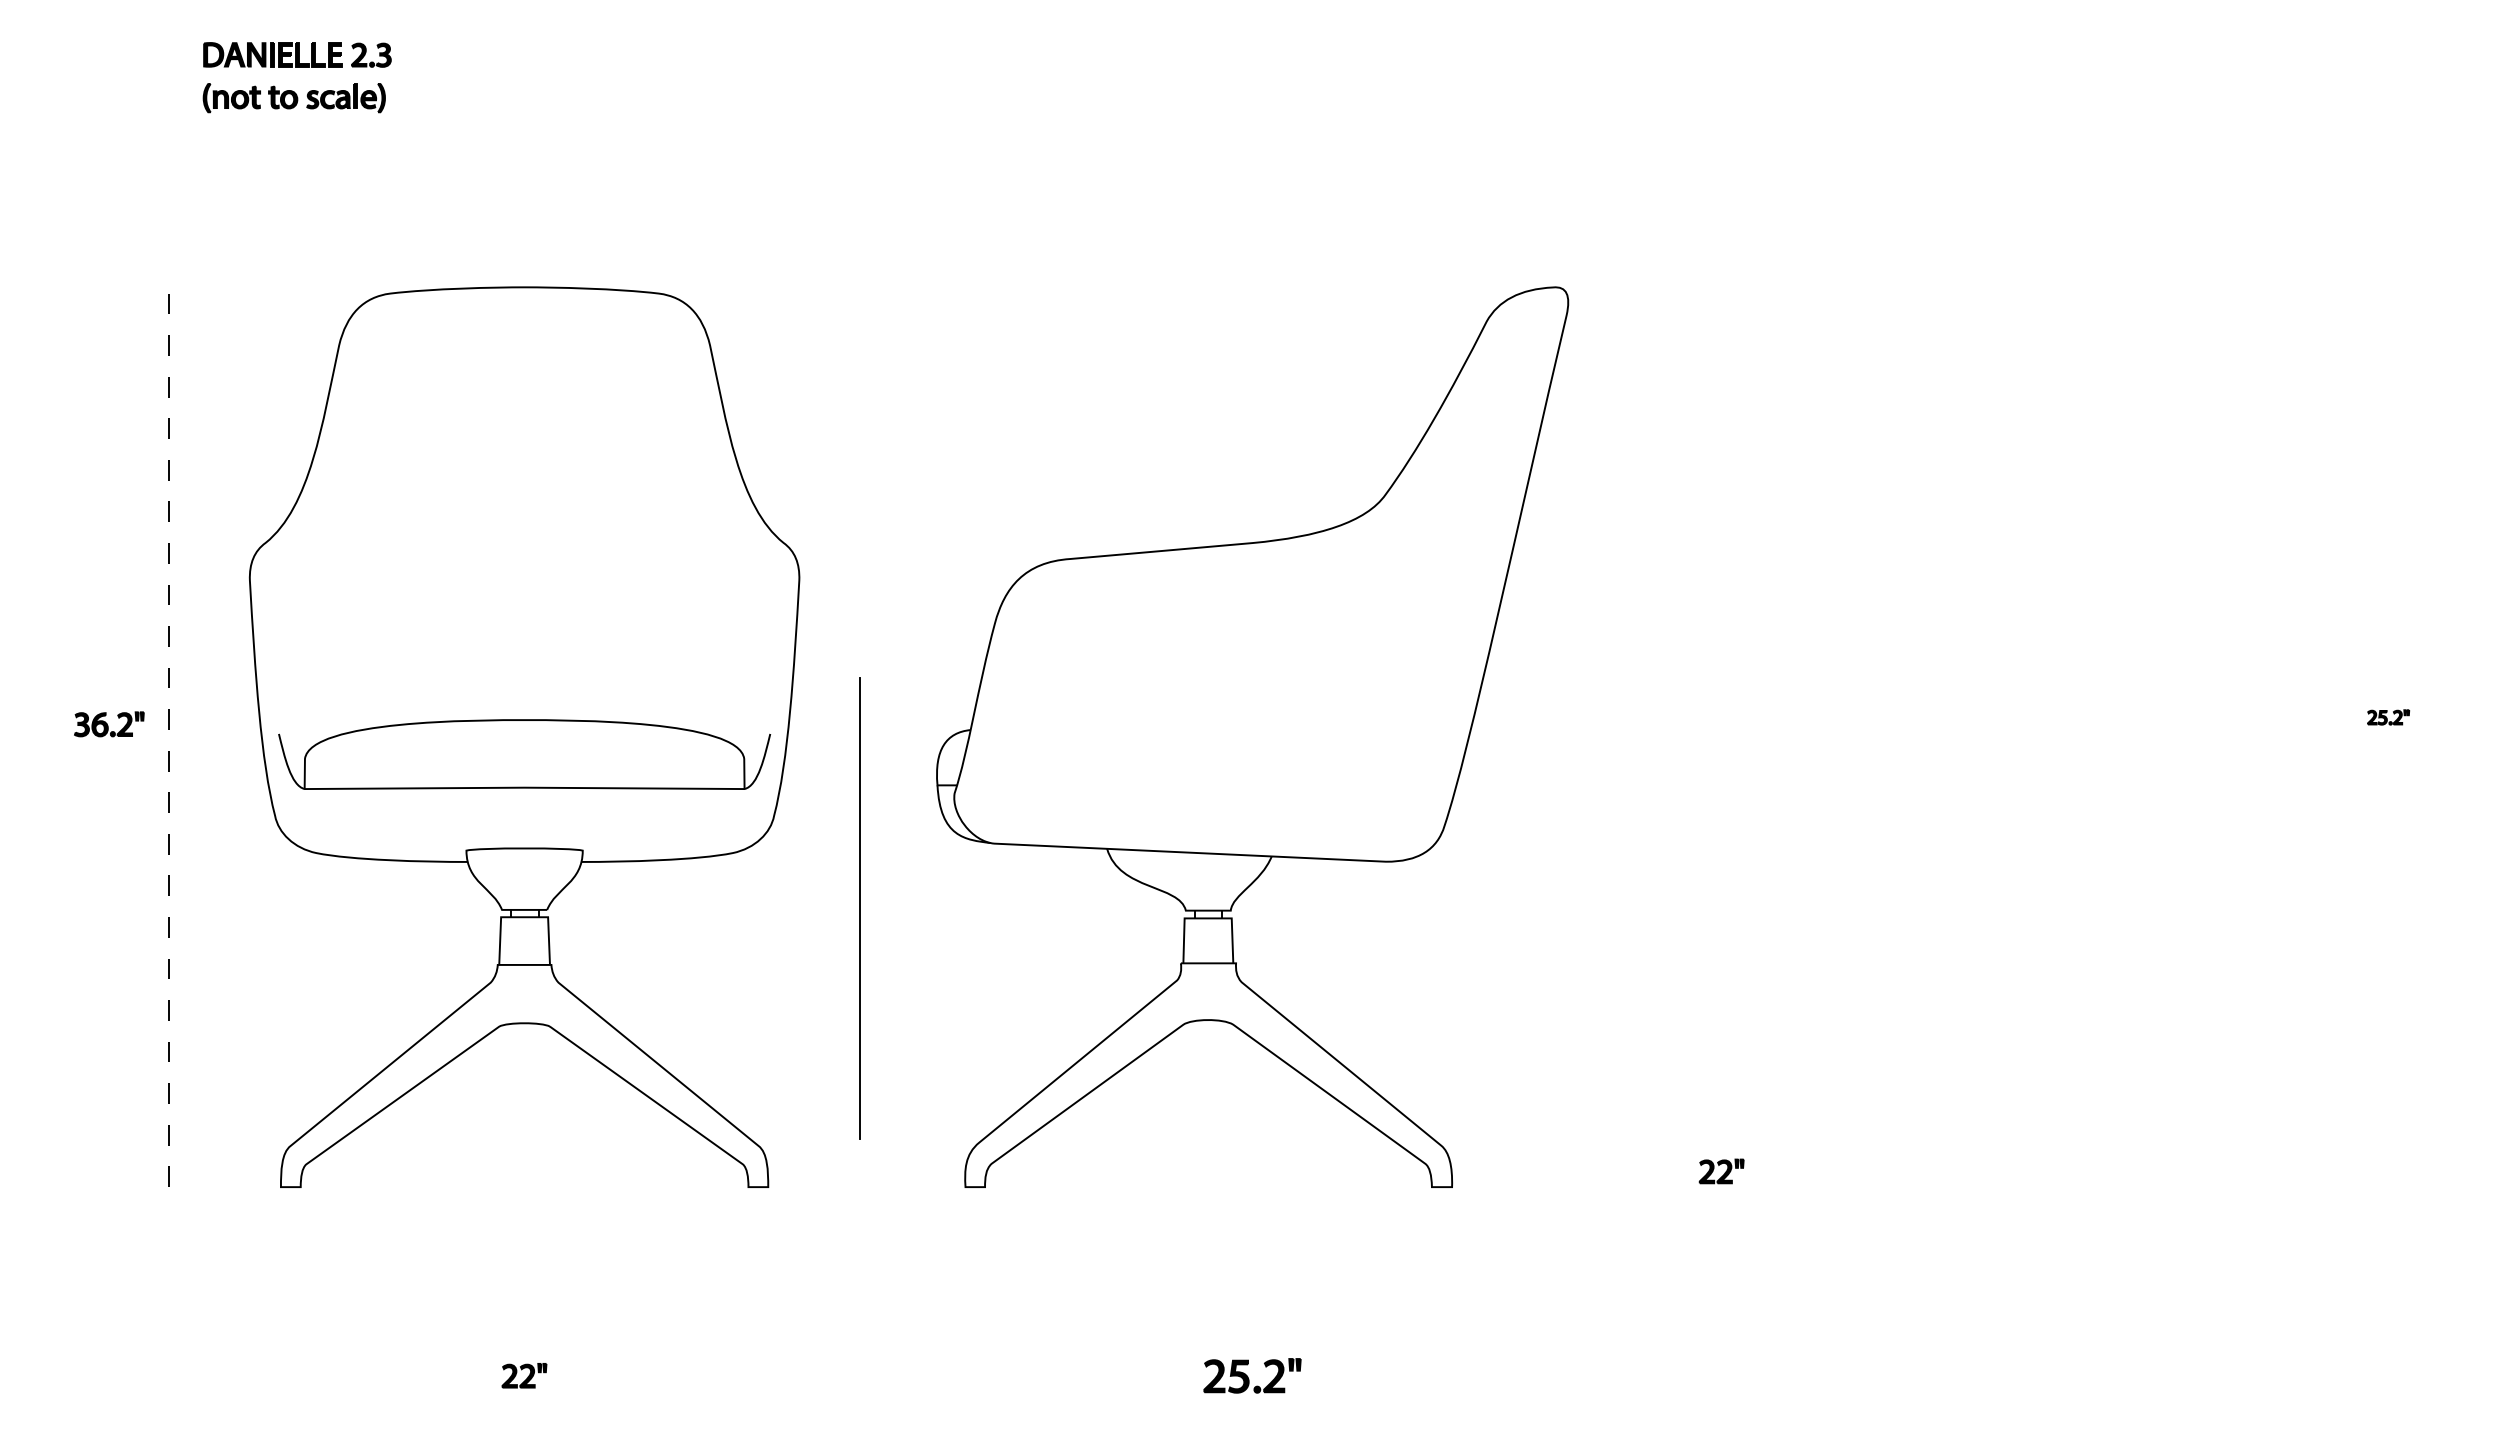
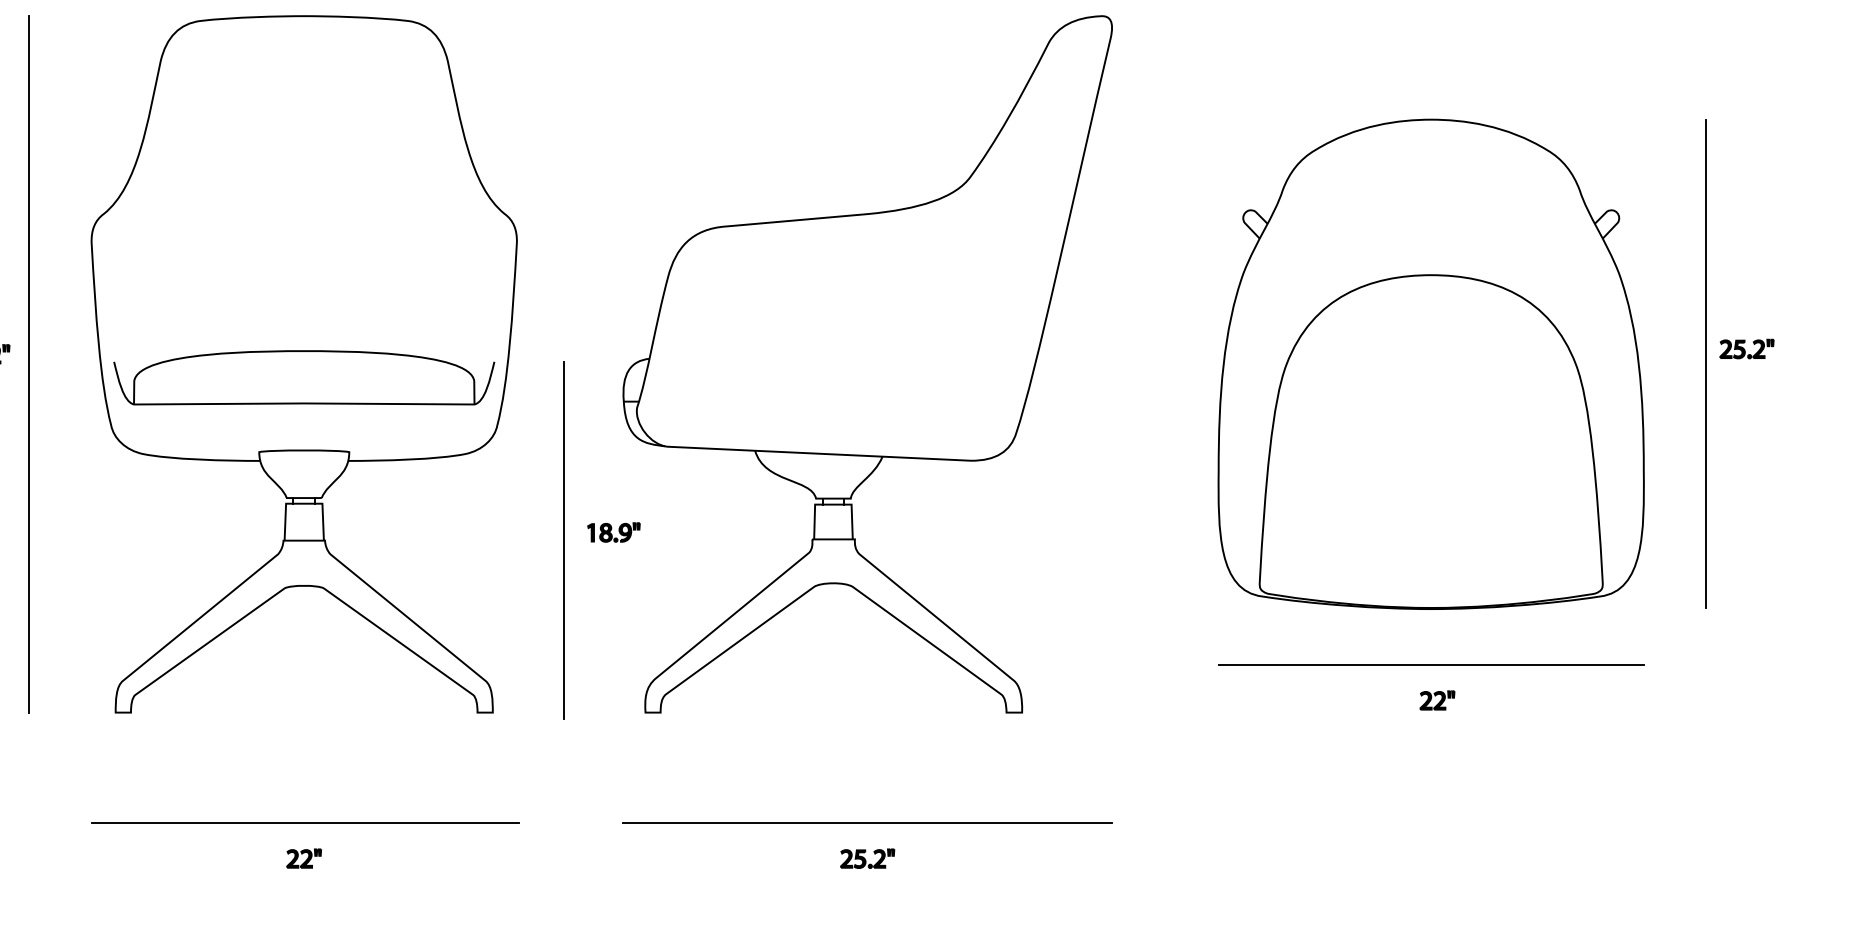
part: (2388, 717) -> (1746, 349), size x1.67
line: (2335, 736) -> (1705, 363), added
line: (169, 737) -> (29, 364), dashed -> solid
part: (1980, 737) -> (1431, 364), added
line: (859, 908) -> (563, 540), moved
part: (924, 954) -> (613, 532), added
line: (1980, 1125) -> (1431, 664), added
part: (1721, 1171) -> (1437, 700), moved
line: (525, 1330) -> (304, 823), added
line: (1252, 1330) -> (867, 823), added
part: (1252, 1375) -> (867, 858), size x0.71

